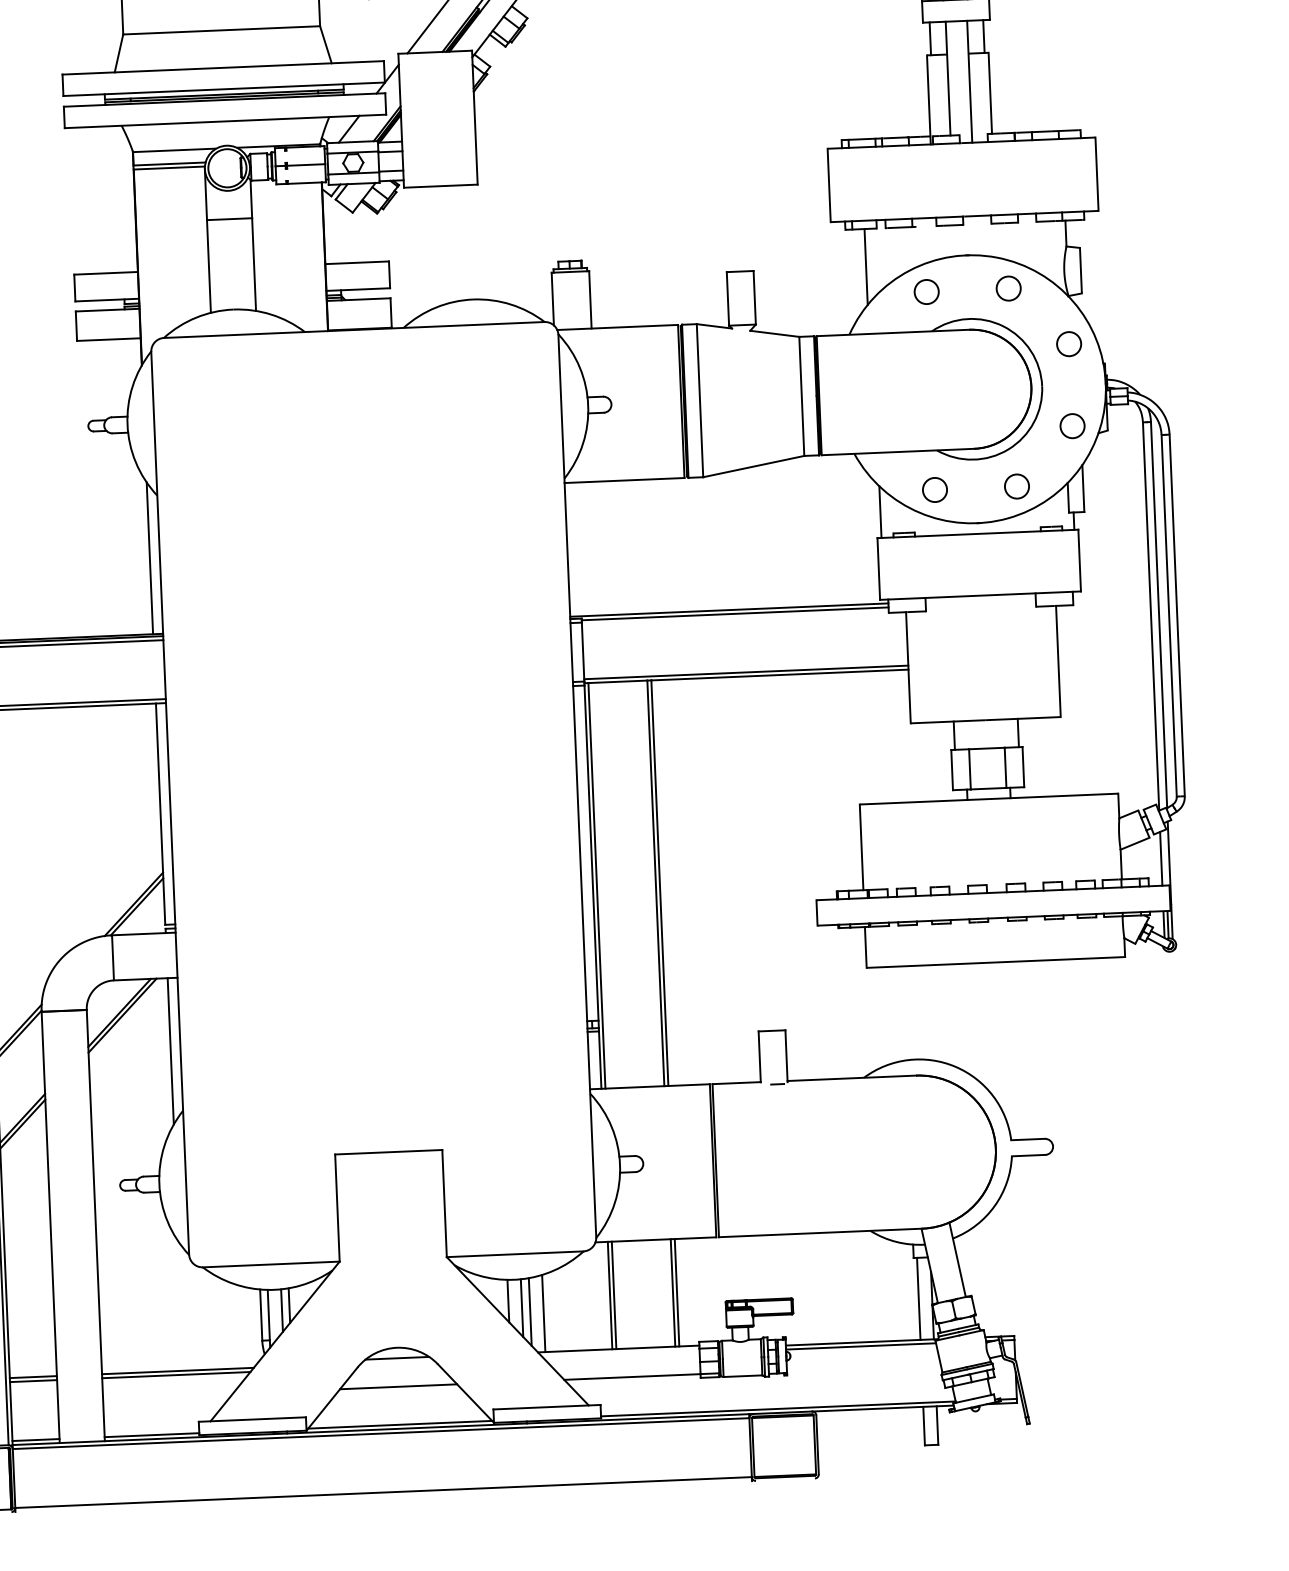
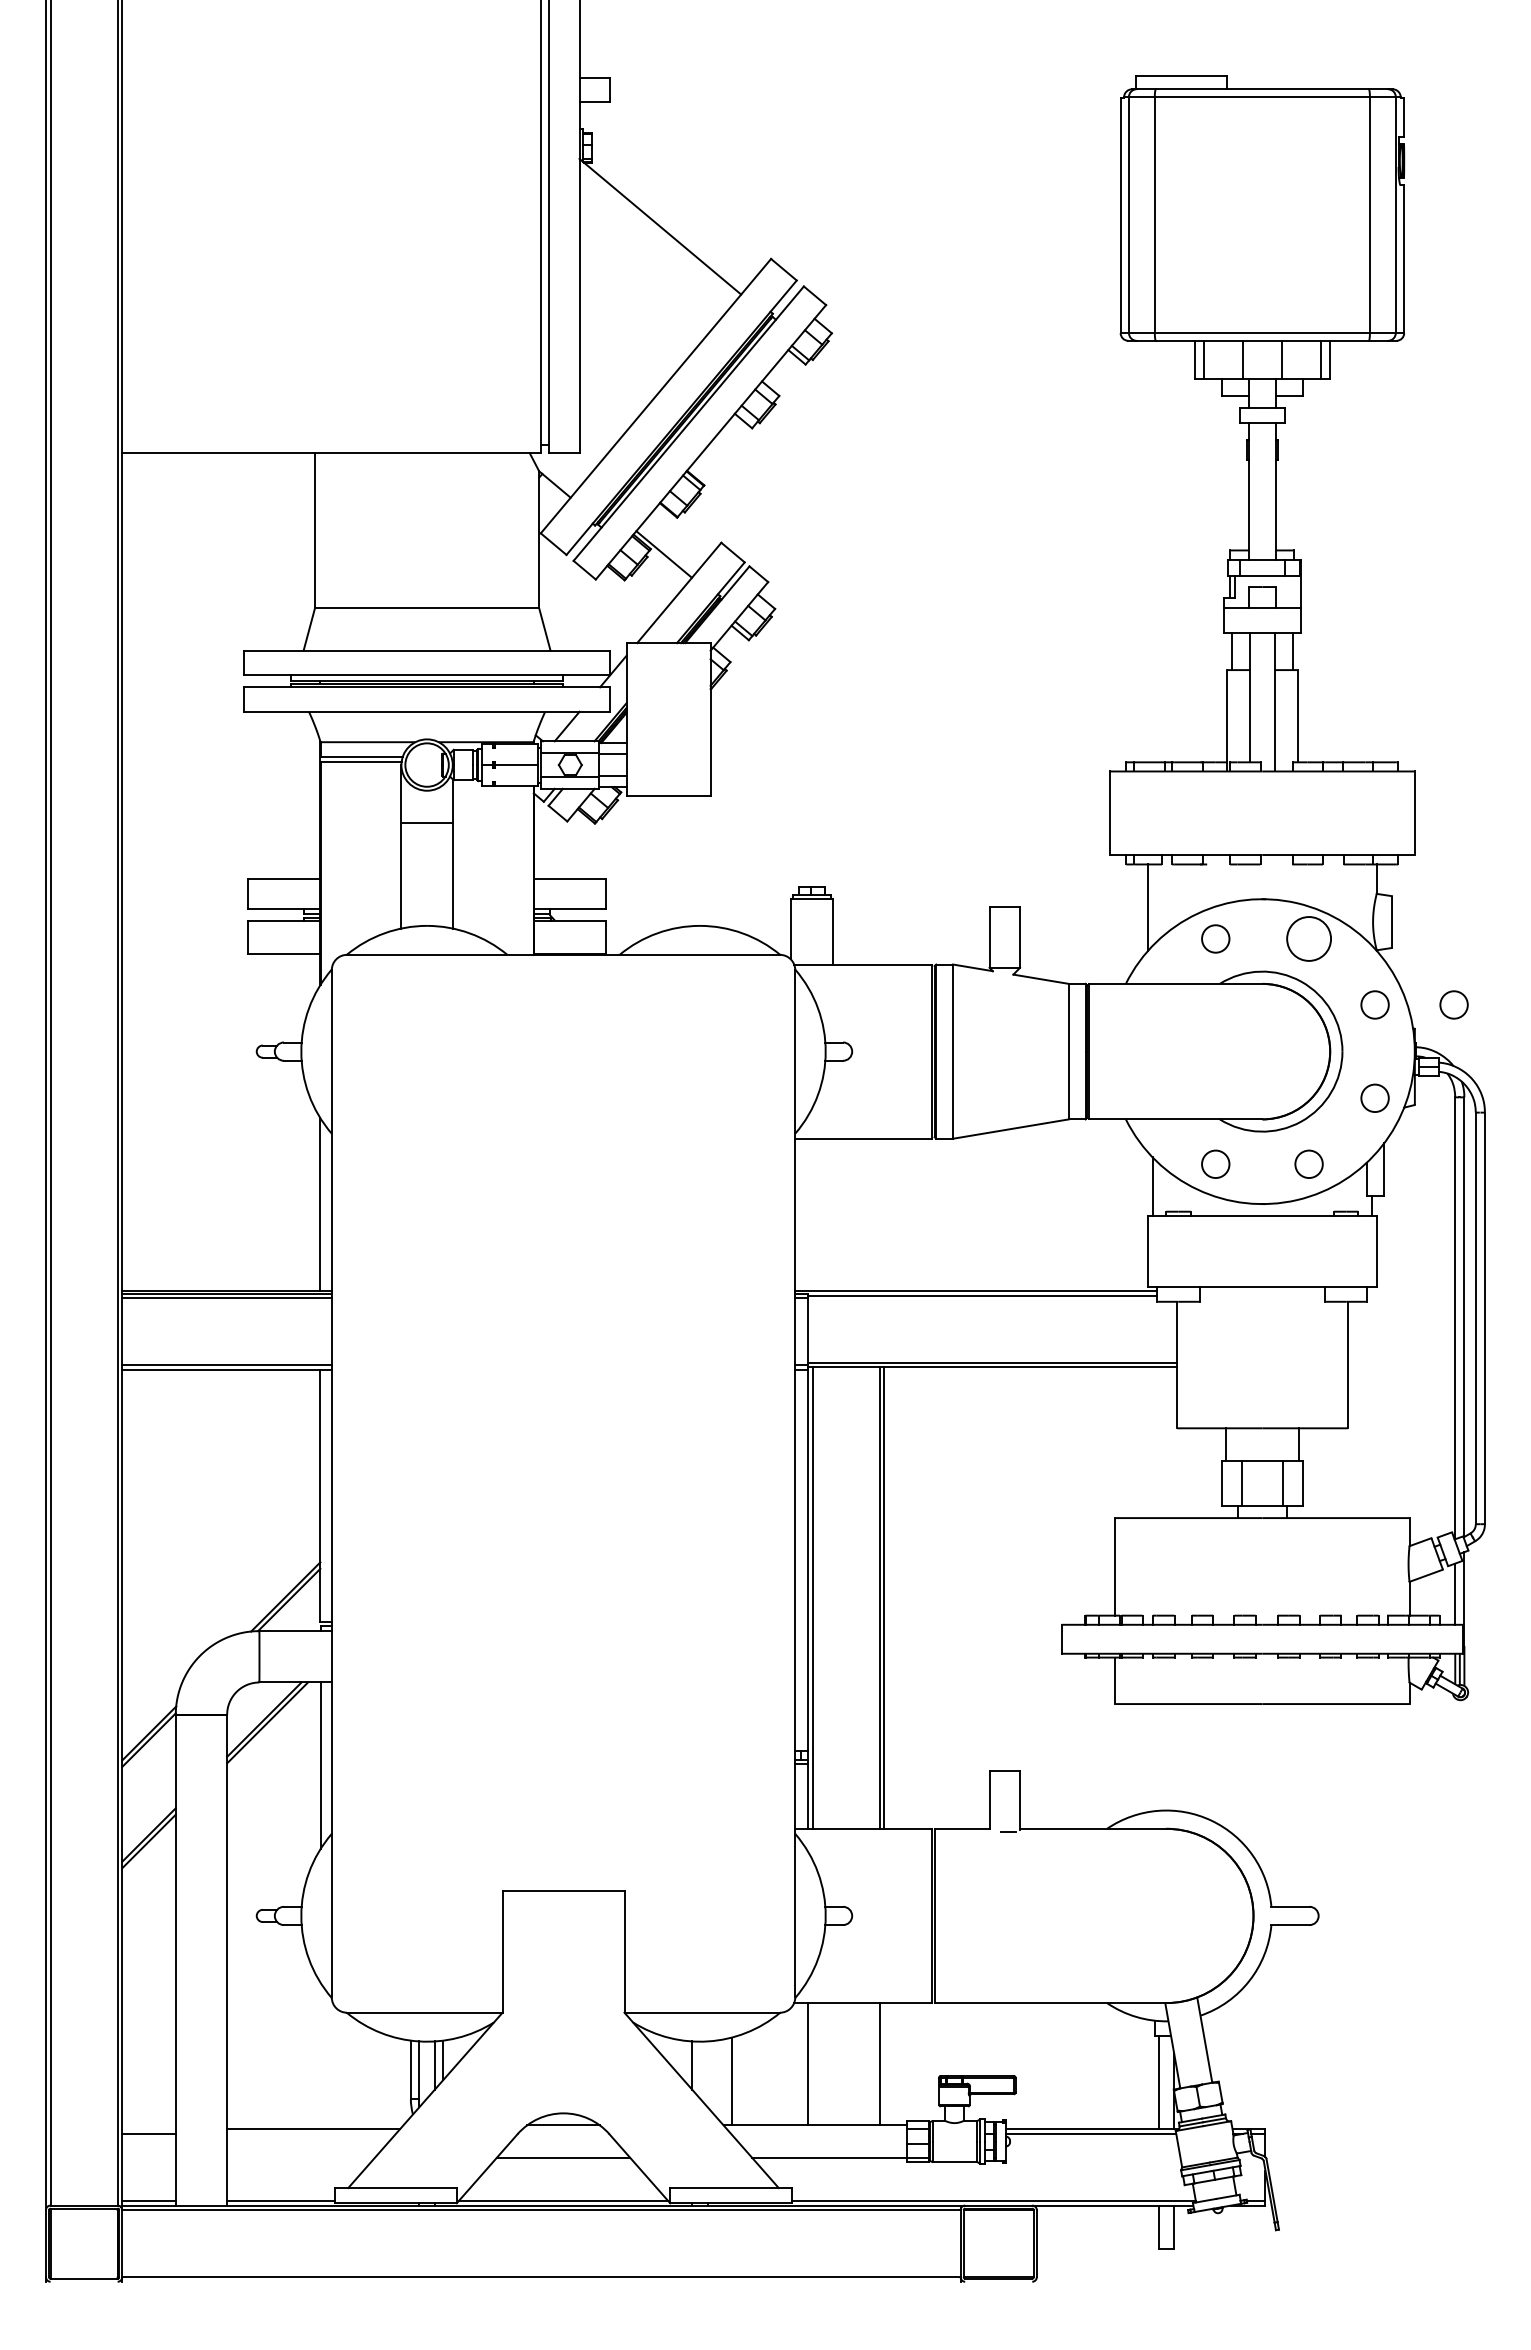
circle: (1008, 288) -> (1308, 938), size x1.6
circle: (1137, 340) -> (1453, 1004), added
line: (677, 1293) -> (884, 2064), removed
line: (613, 1295) -> (812, 2064), removed
line: (522, 1308) -> (707, 2074), removed
line: (530, 1311) -> (716, 2078), removed
line: (176, 1374) -> (311, 2133), removed
line: (32, 1377) -> (148, 2129), removed

